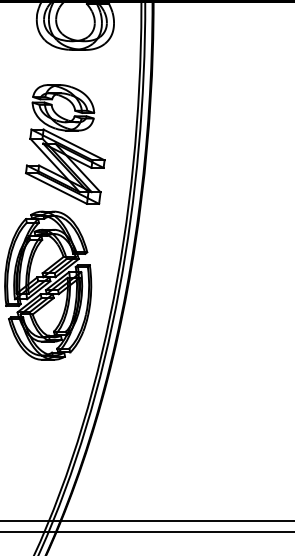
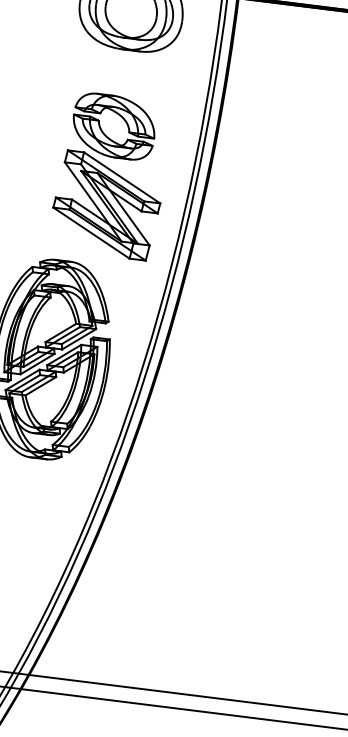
part: (65, 144) -> (110, 175), moved

